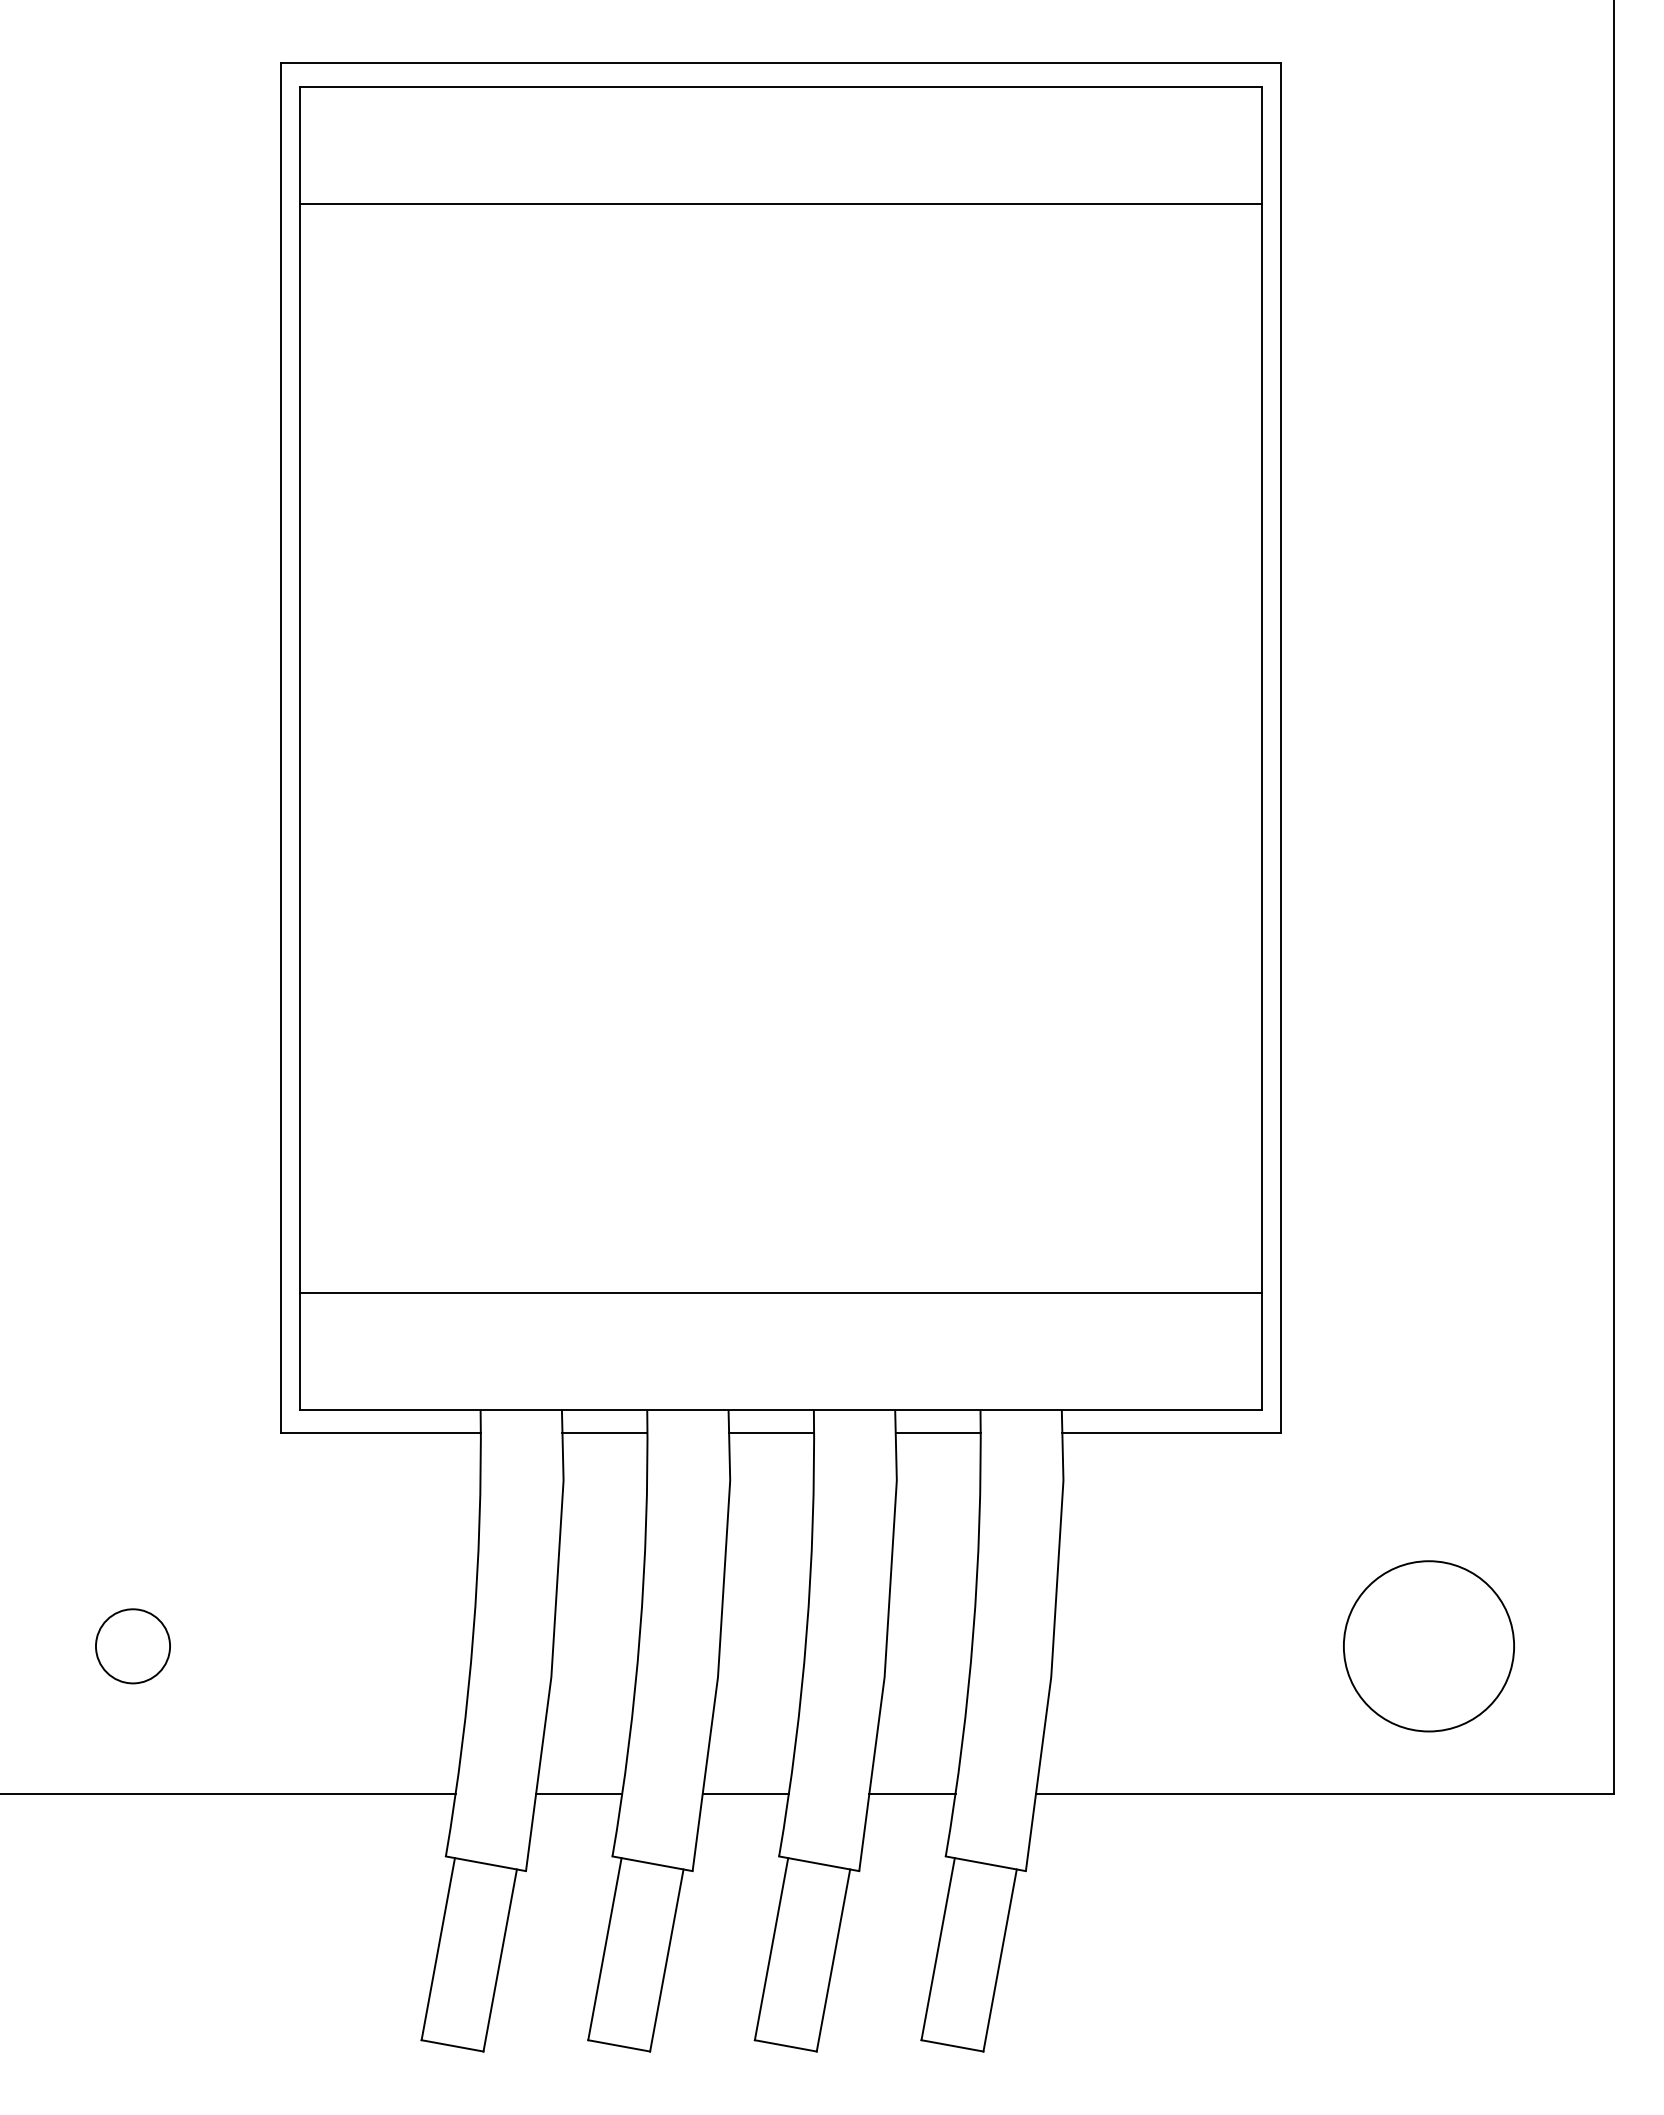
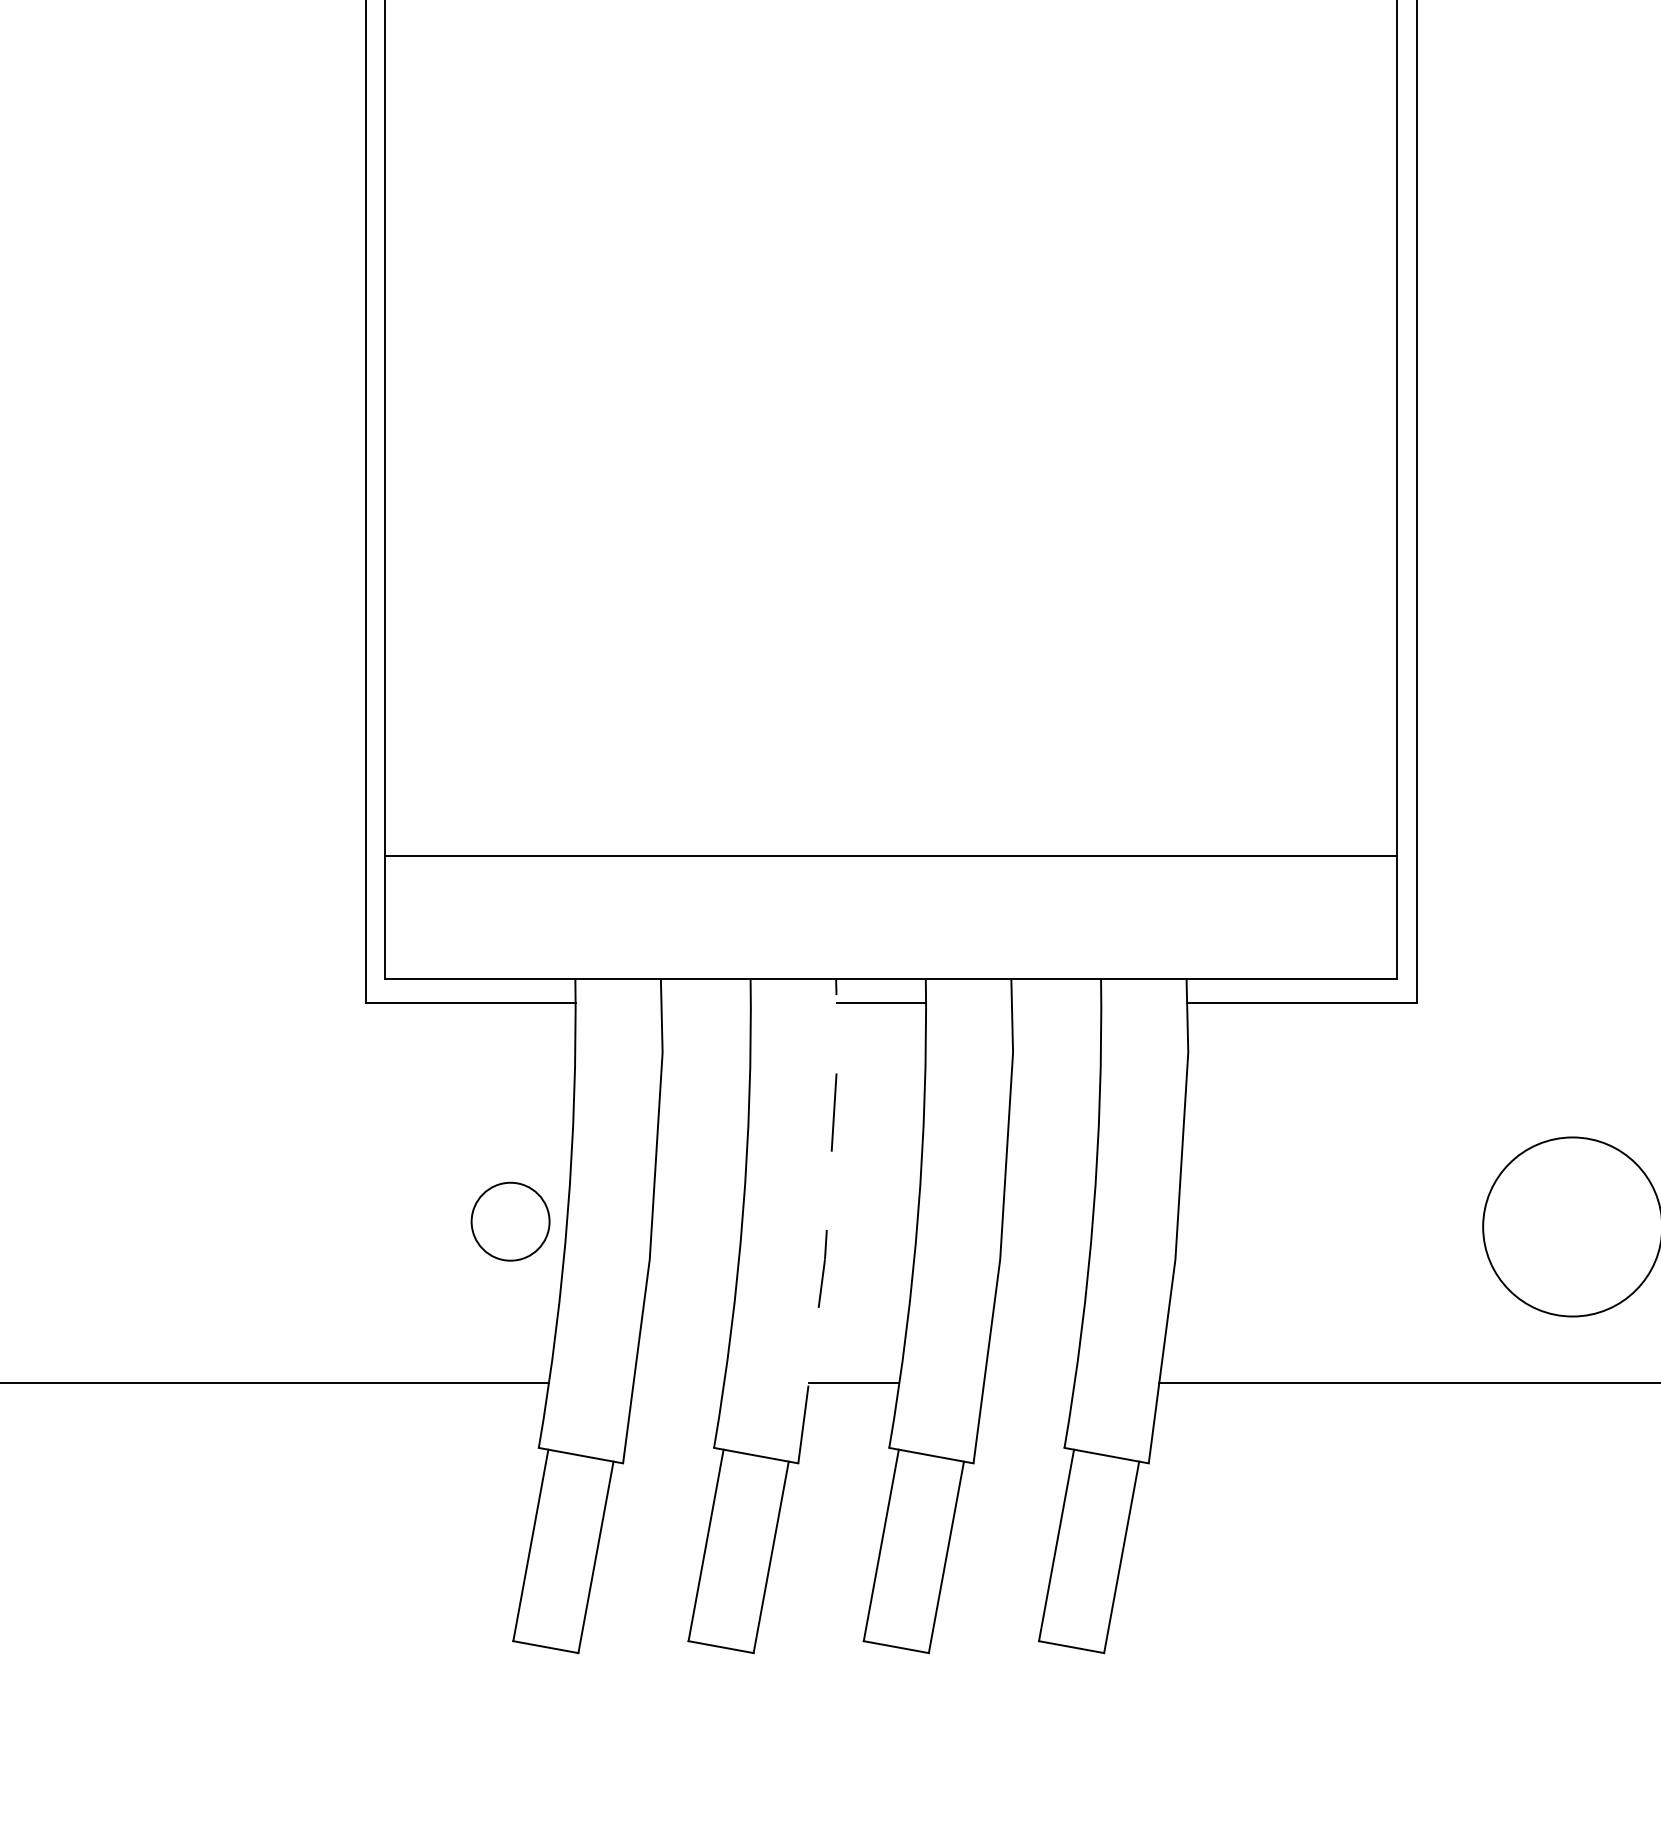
line: (604, 1433) -> (705, 1003), removed
line: (937, 1433) -> (1055, 1003), removed
line: (720, 1640) -> (827, 1220), solid -> dashed
circle: (132, 1646) -> (510, 1221), moved
line: (579, 1794) -> (679, 1382), removed
line: (912, 1794) -> (1029, 1382), removed

